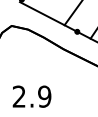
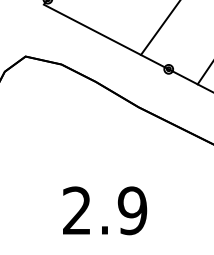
text: (31, 96) -> (103, 210), moved

